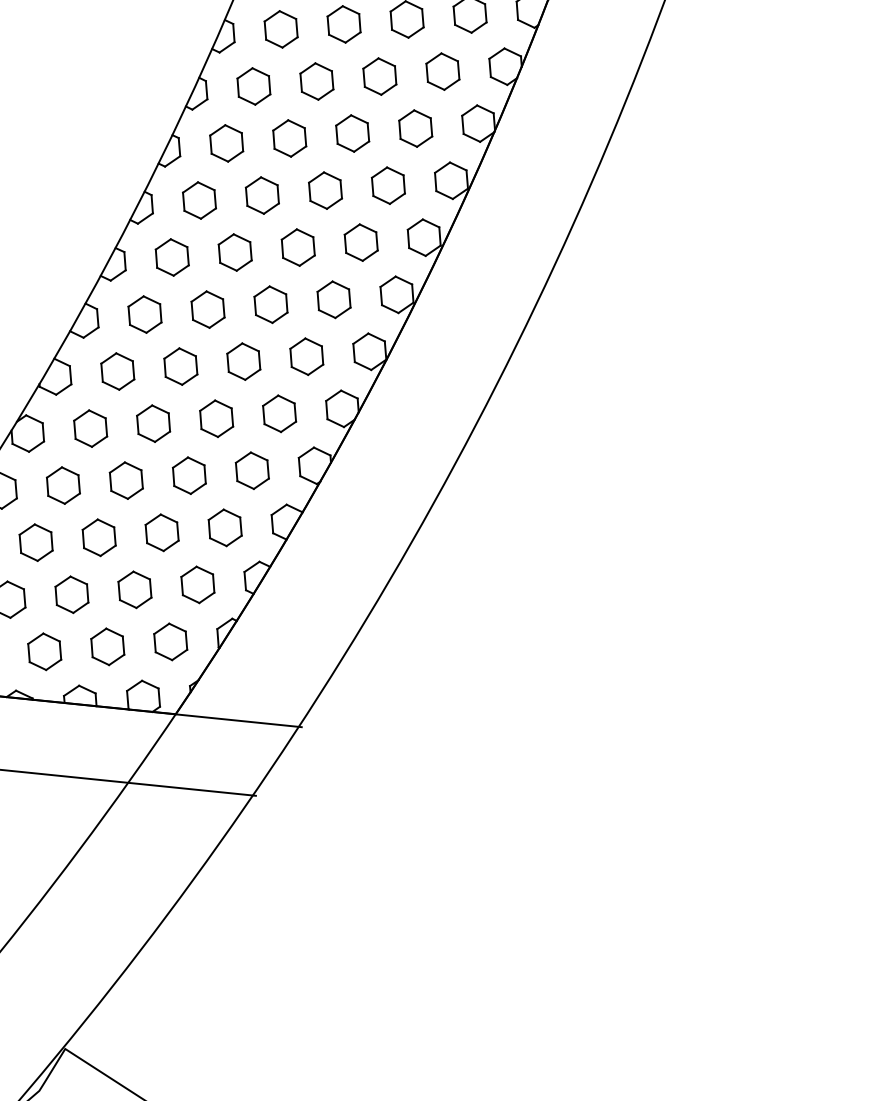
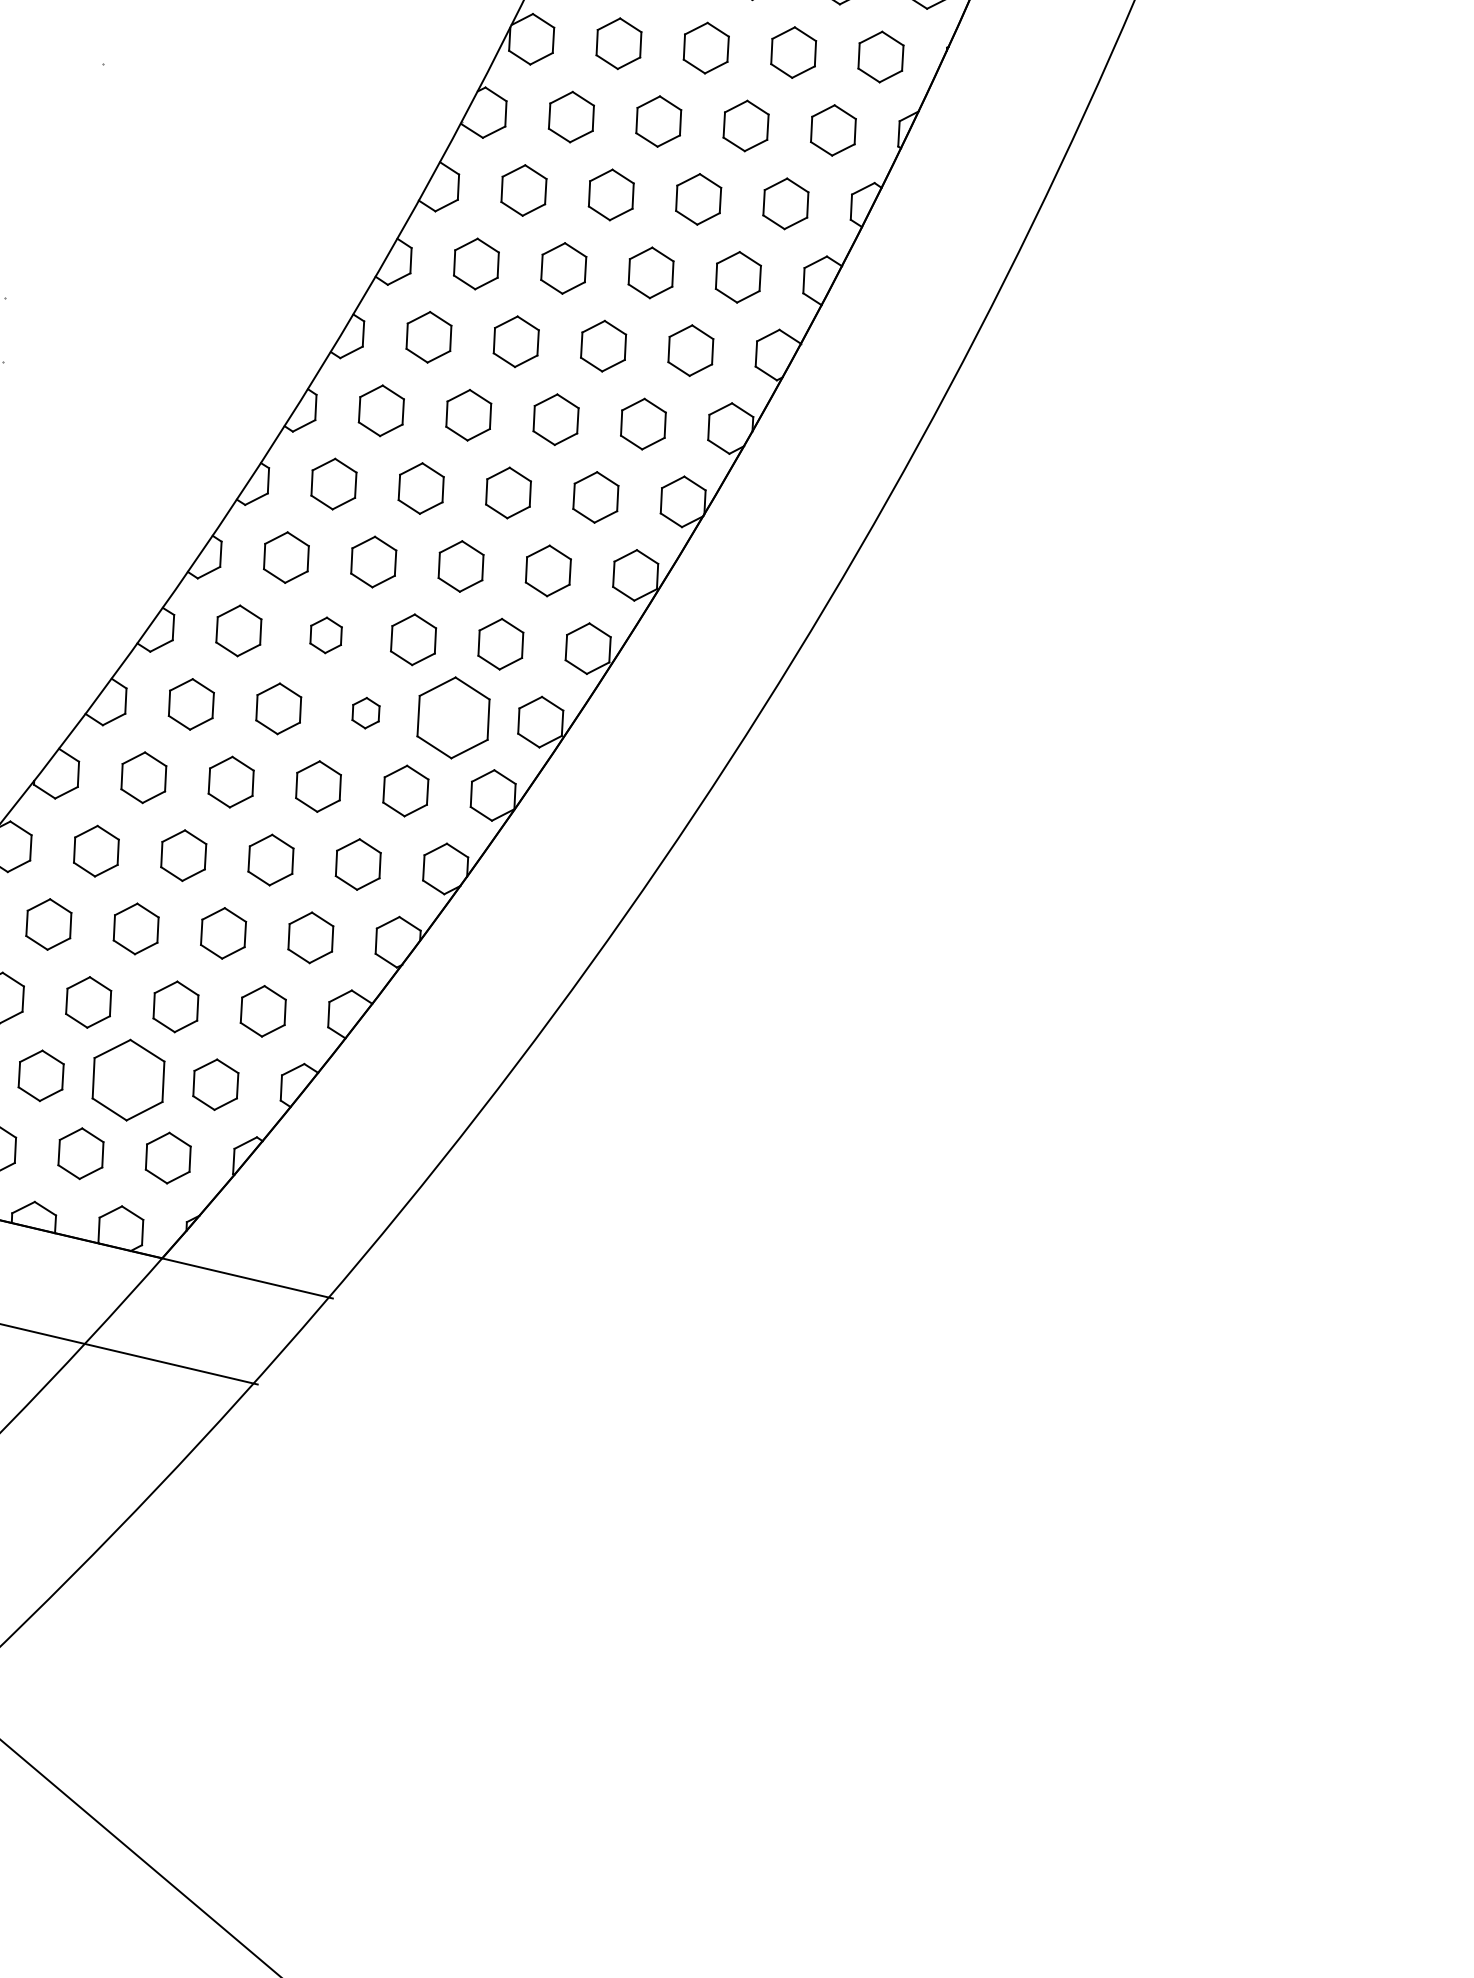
part: (234, 252) -> (325, 635), size x0.7
part: (333, 299) -> (452, 717), size x1.6
part: (270, 304) -> (365, 712), size x0.6
part: (134, 589) -> (128, 1080), size x1.6

